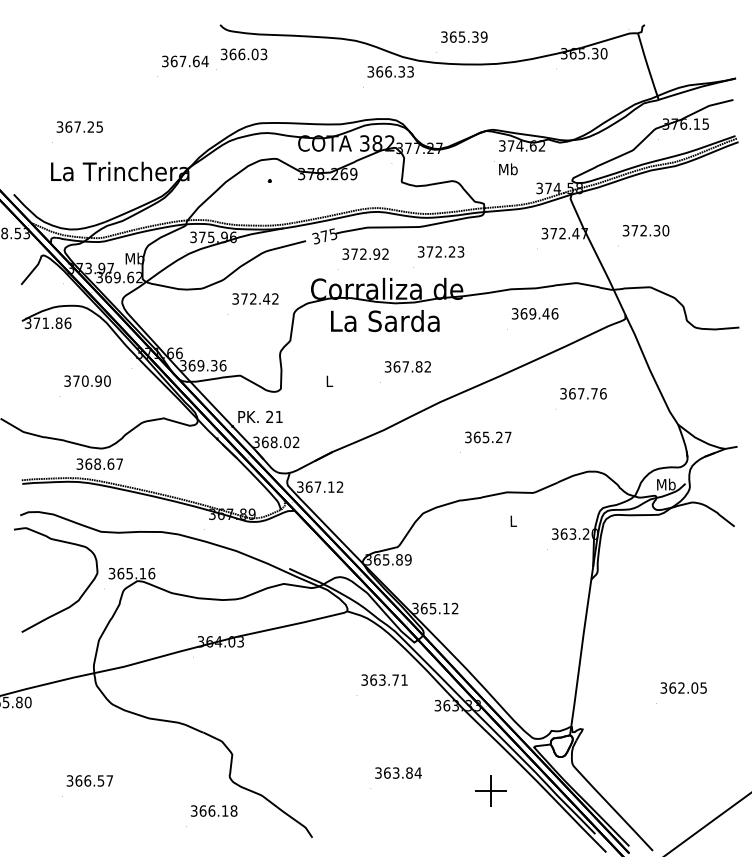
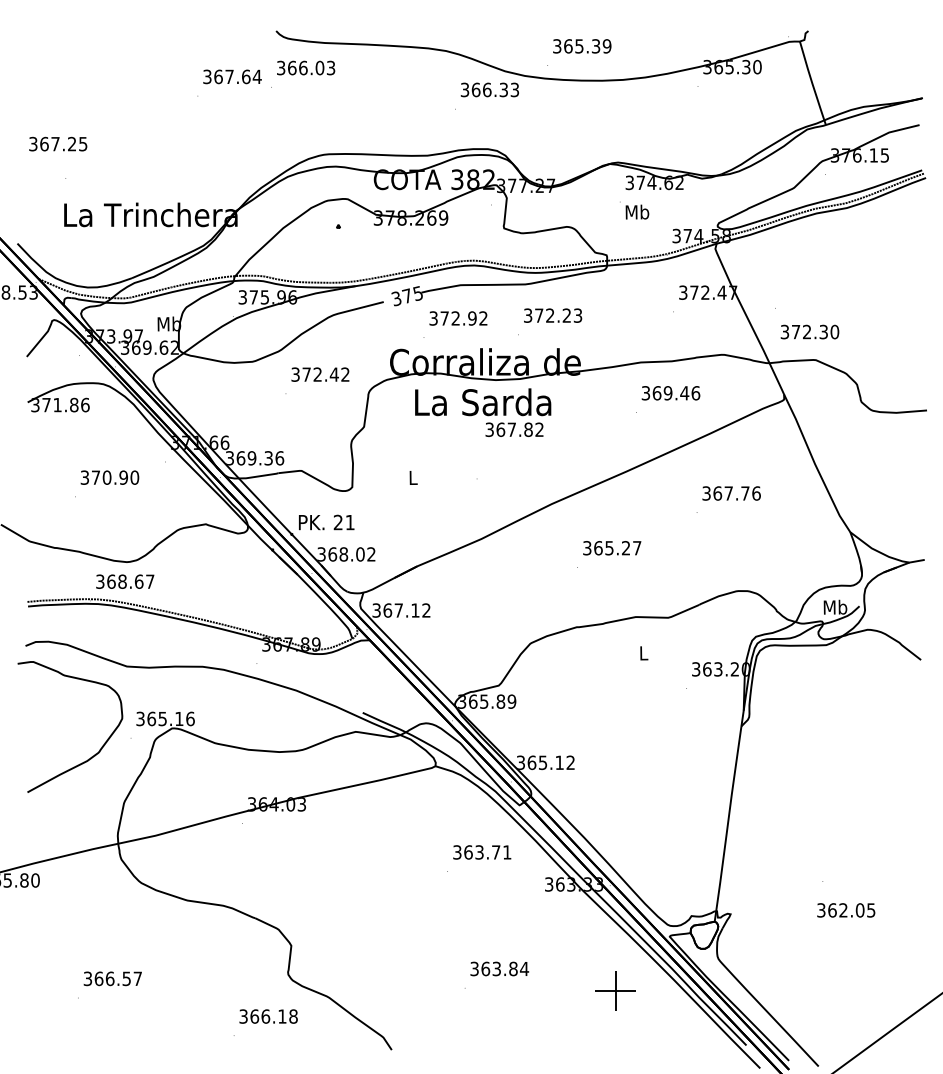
text: (80, 126) -> (58, 143), moved
text: (645, 230) -> (809, 331), moved
text: (407, 366) -> (514, 429), moved
text: (683, 688) -> (846, 910), moved

